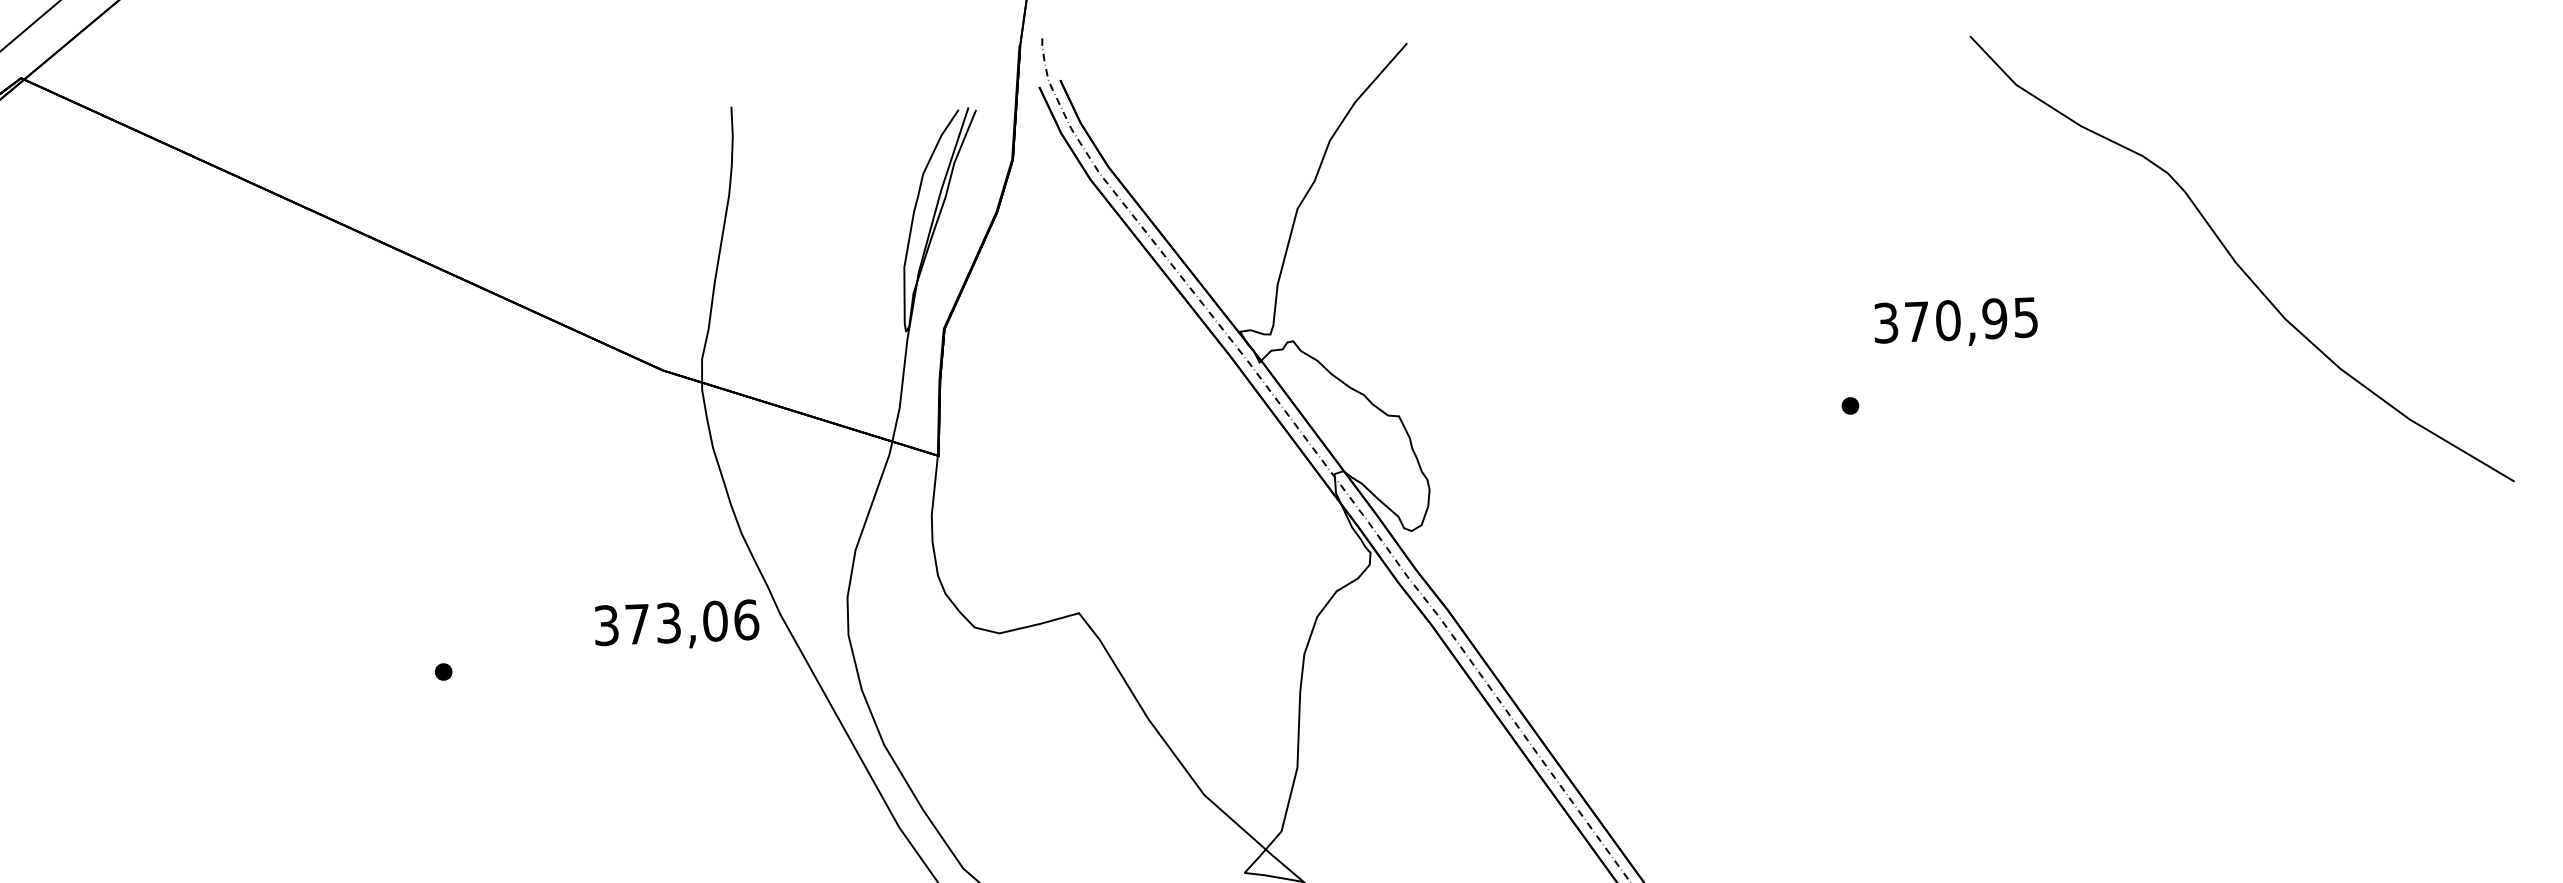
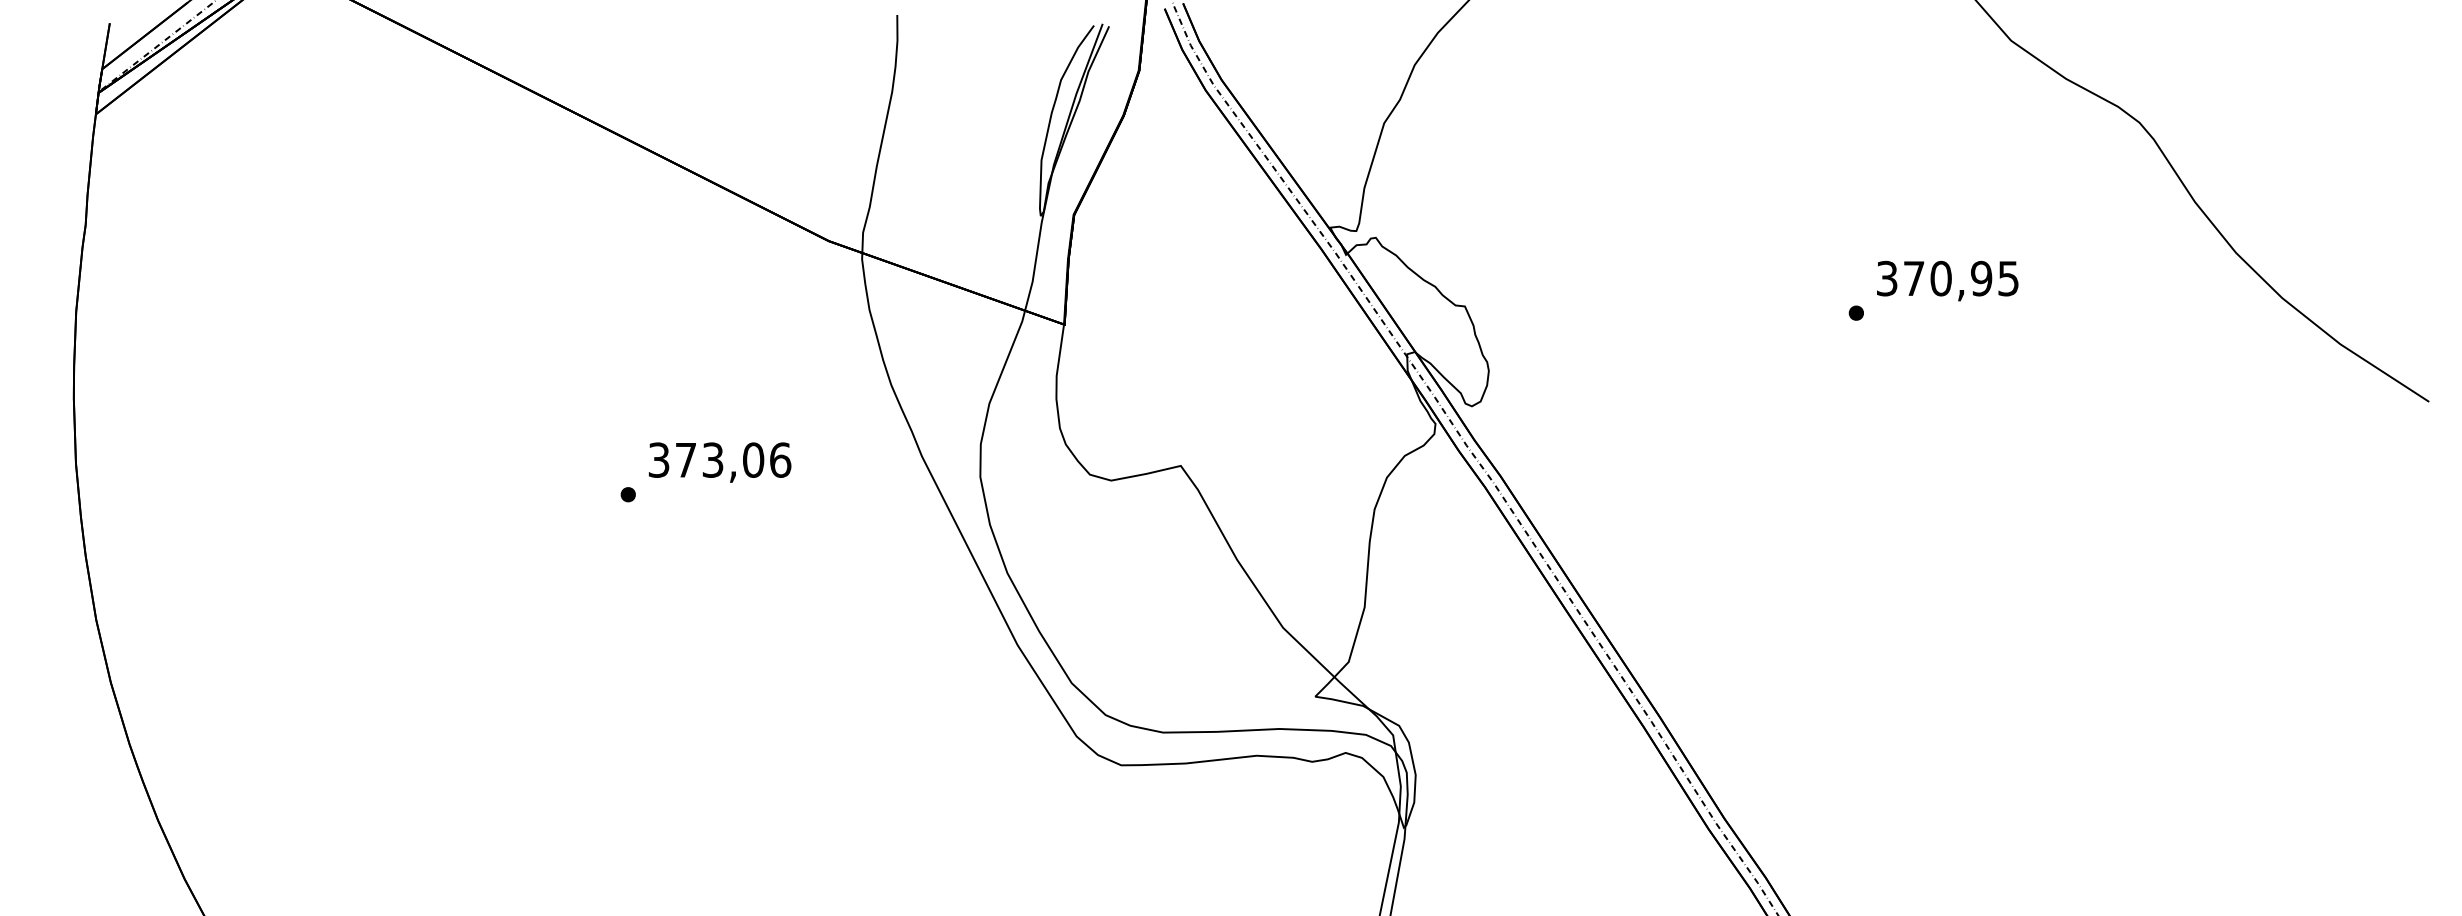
text: (1955, 322) -> (1947, 280), moved
text: (677, 625) -> (720, 462), moved

